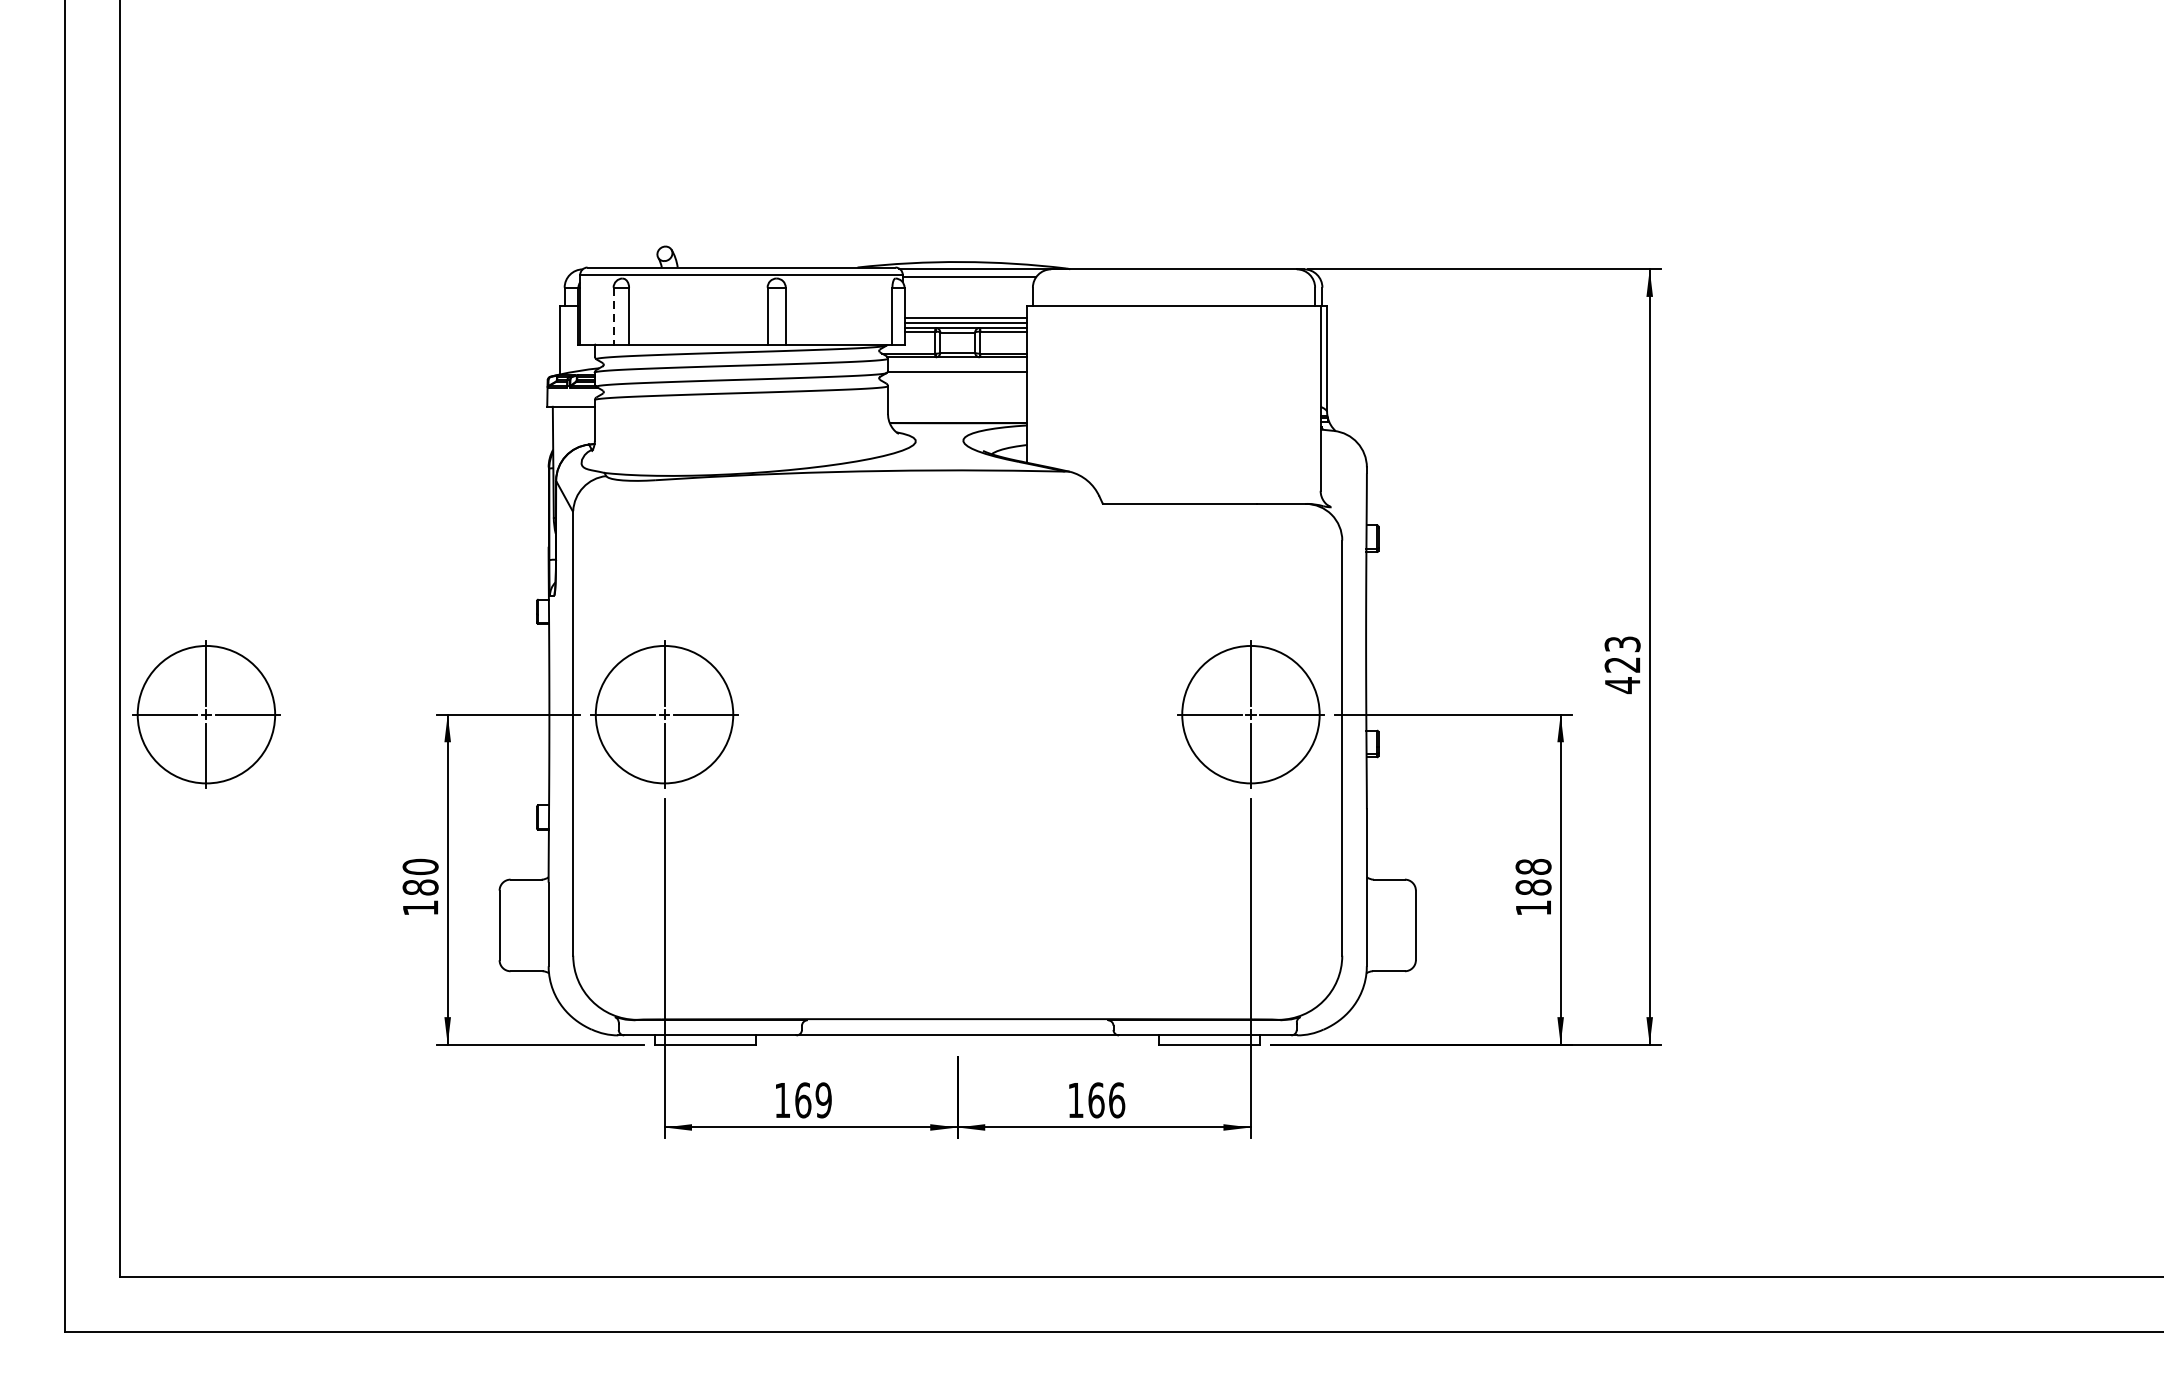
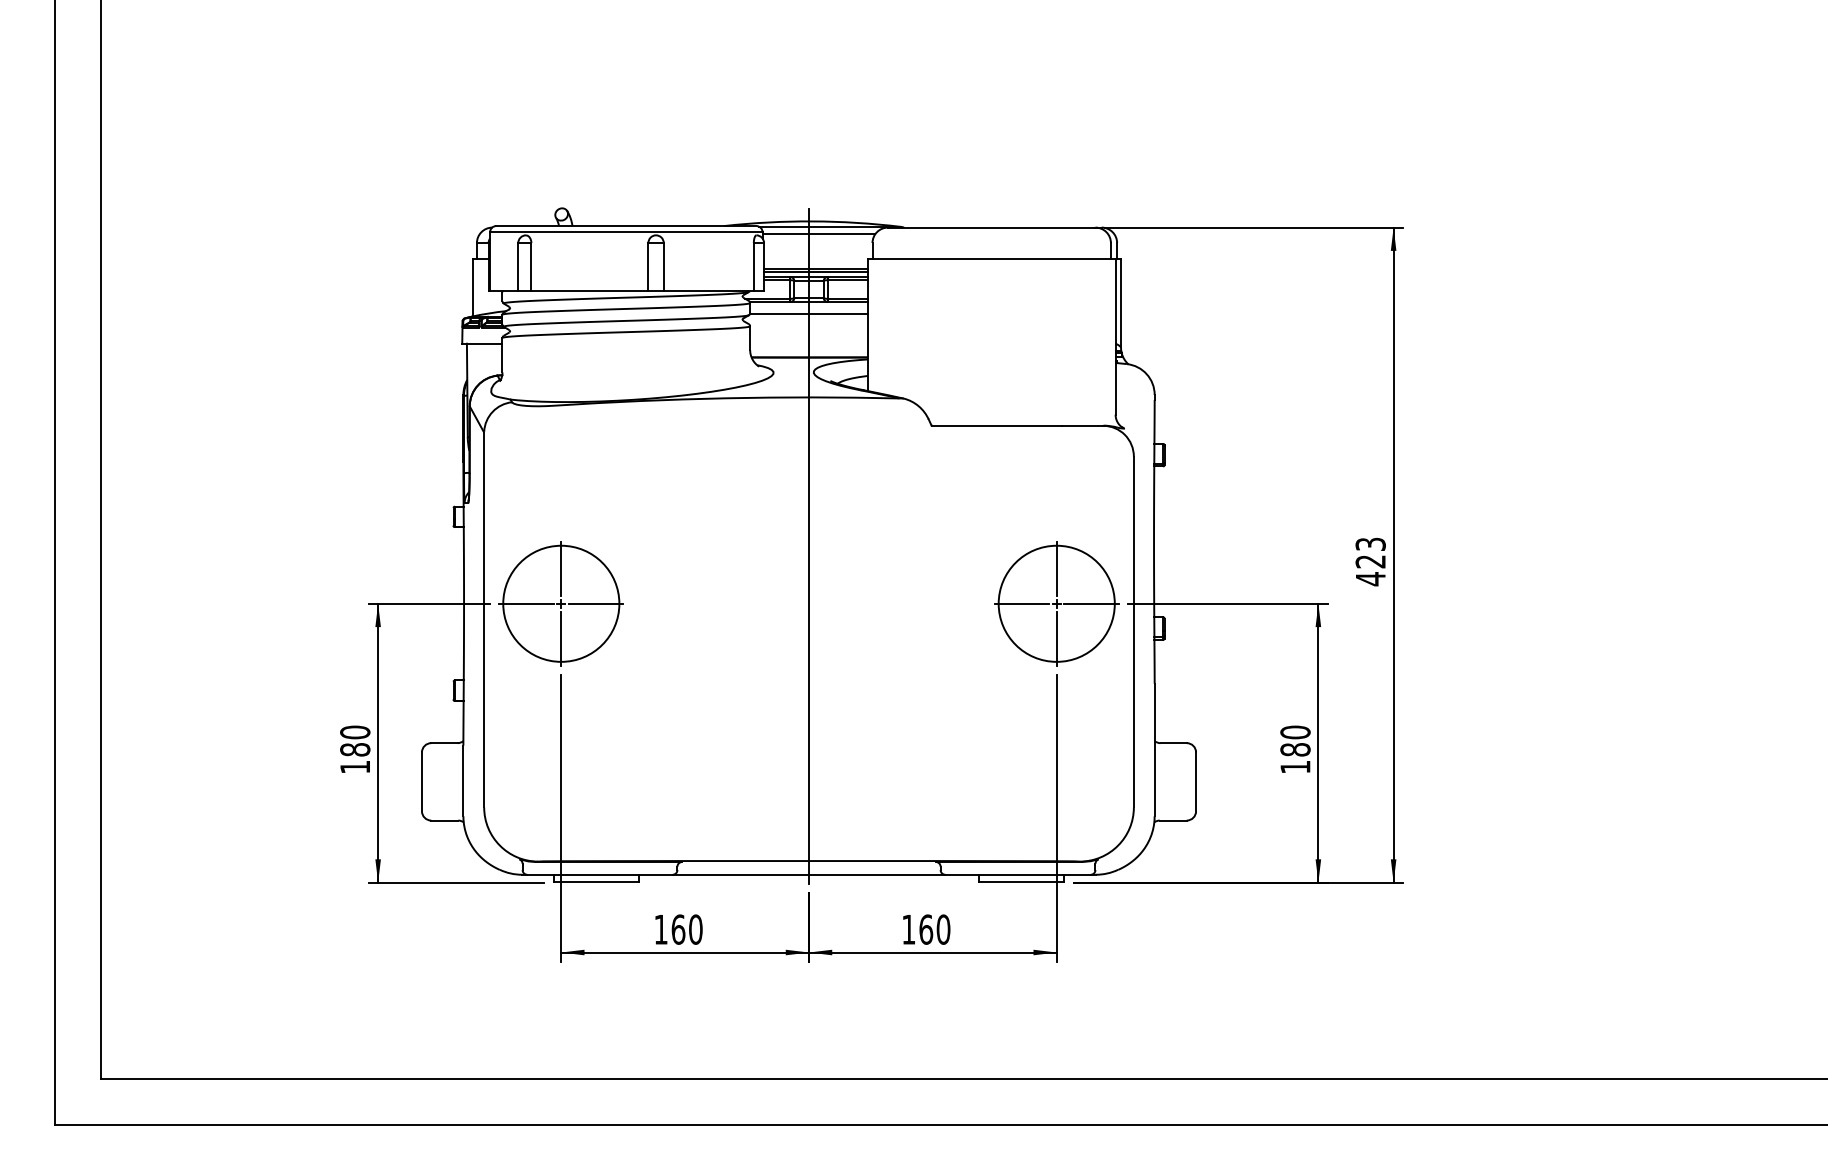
line: (613, 316) -> (518, 267), dashed -> solid
line: (958, 646) -> (809, 546), added
part: (205, 714) -> (173, 603), removed
text: (1533, 867) -> (1295, 732), 188 -> 180
text: (823, 1100) -> (695, 929), 169 -> 160
text: (1116, 1100) -> (943, 929), 166 -> 160

